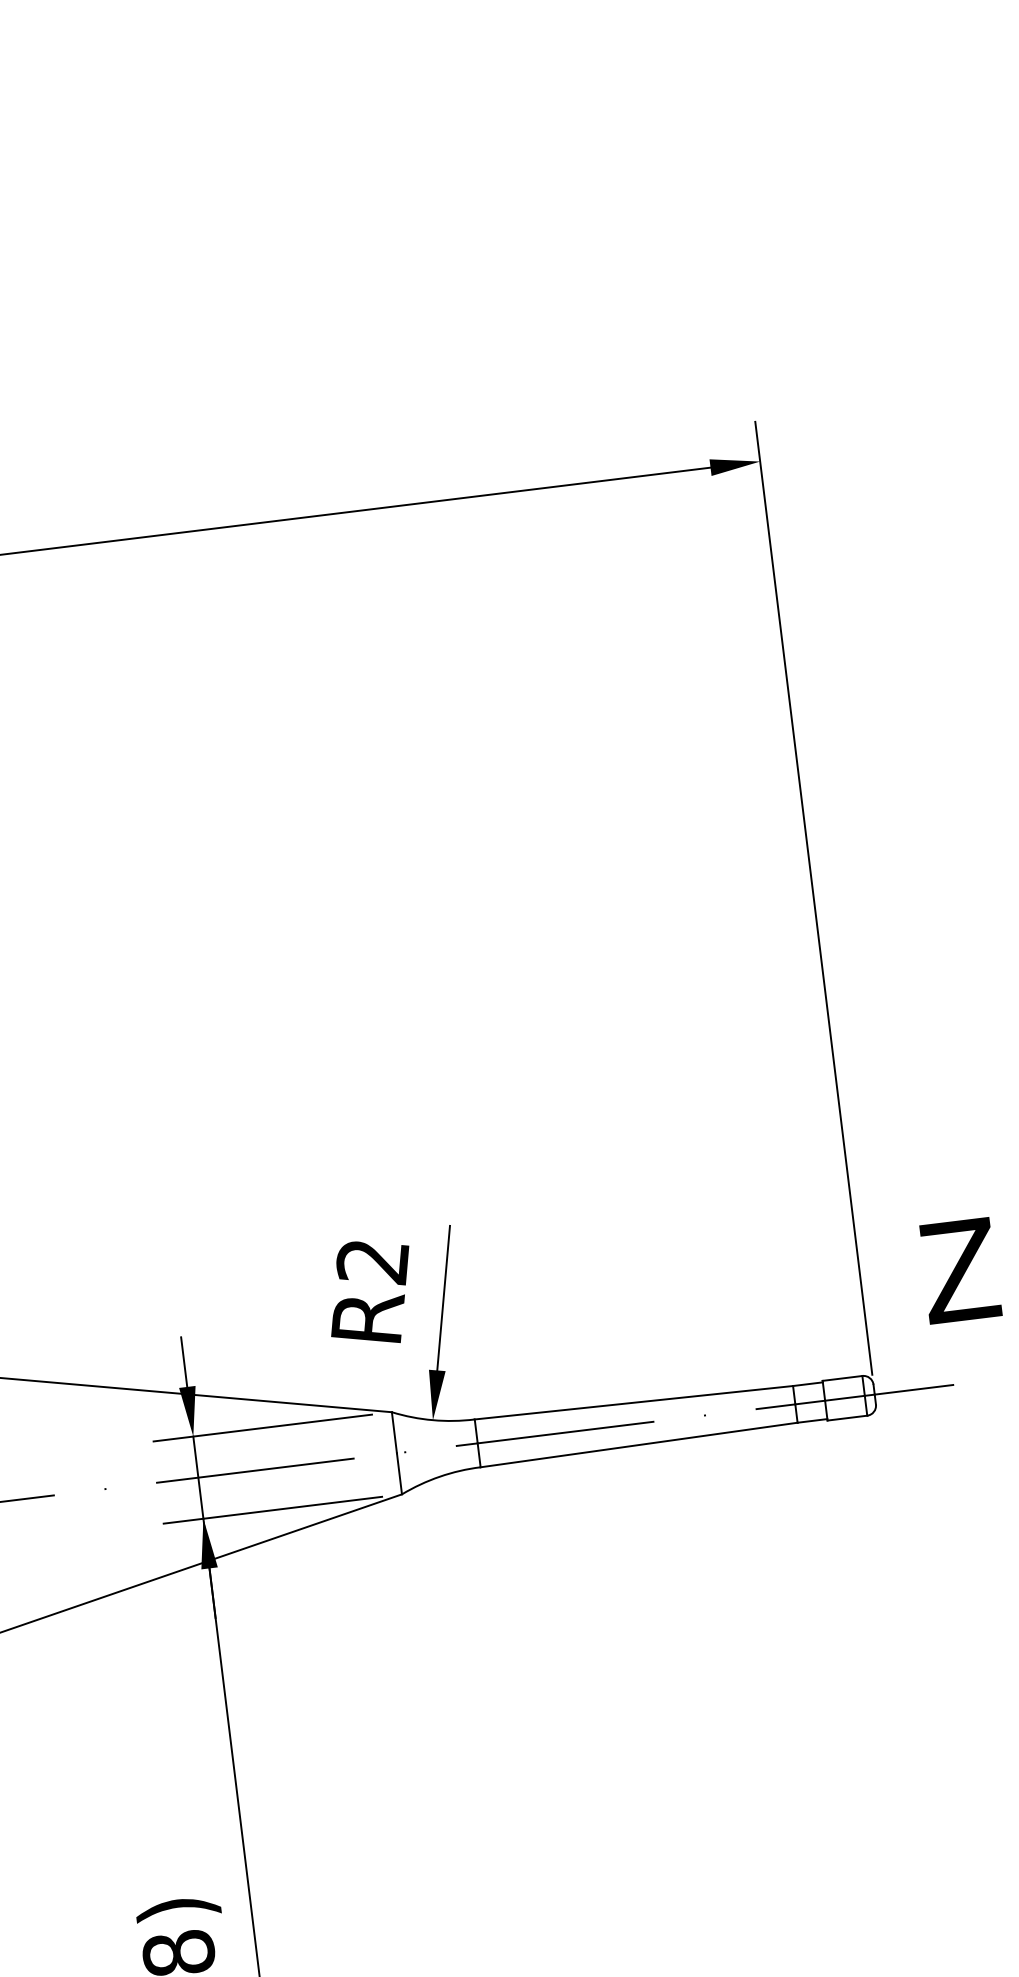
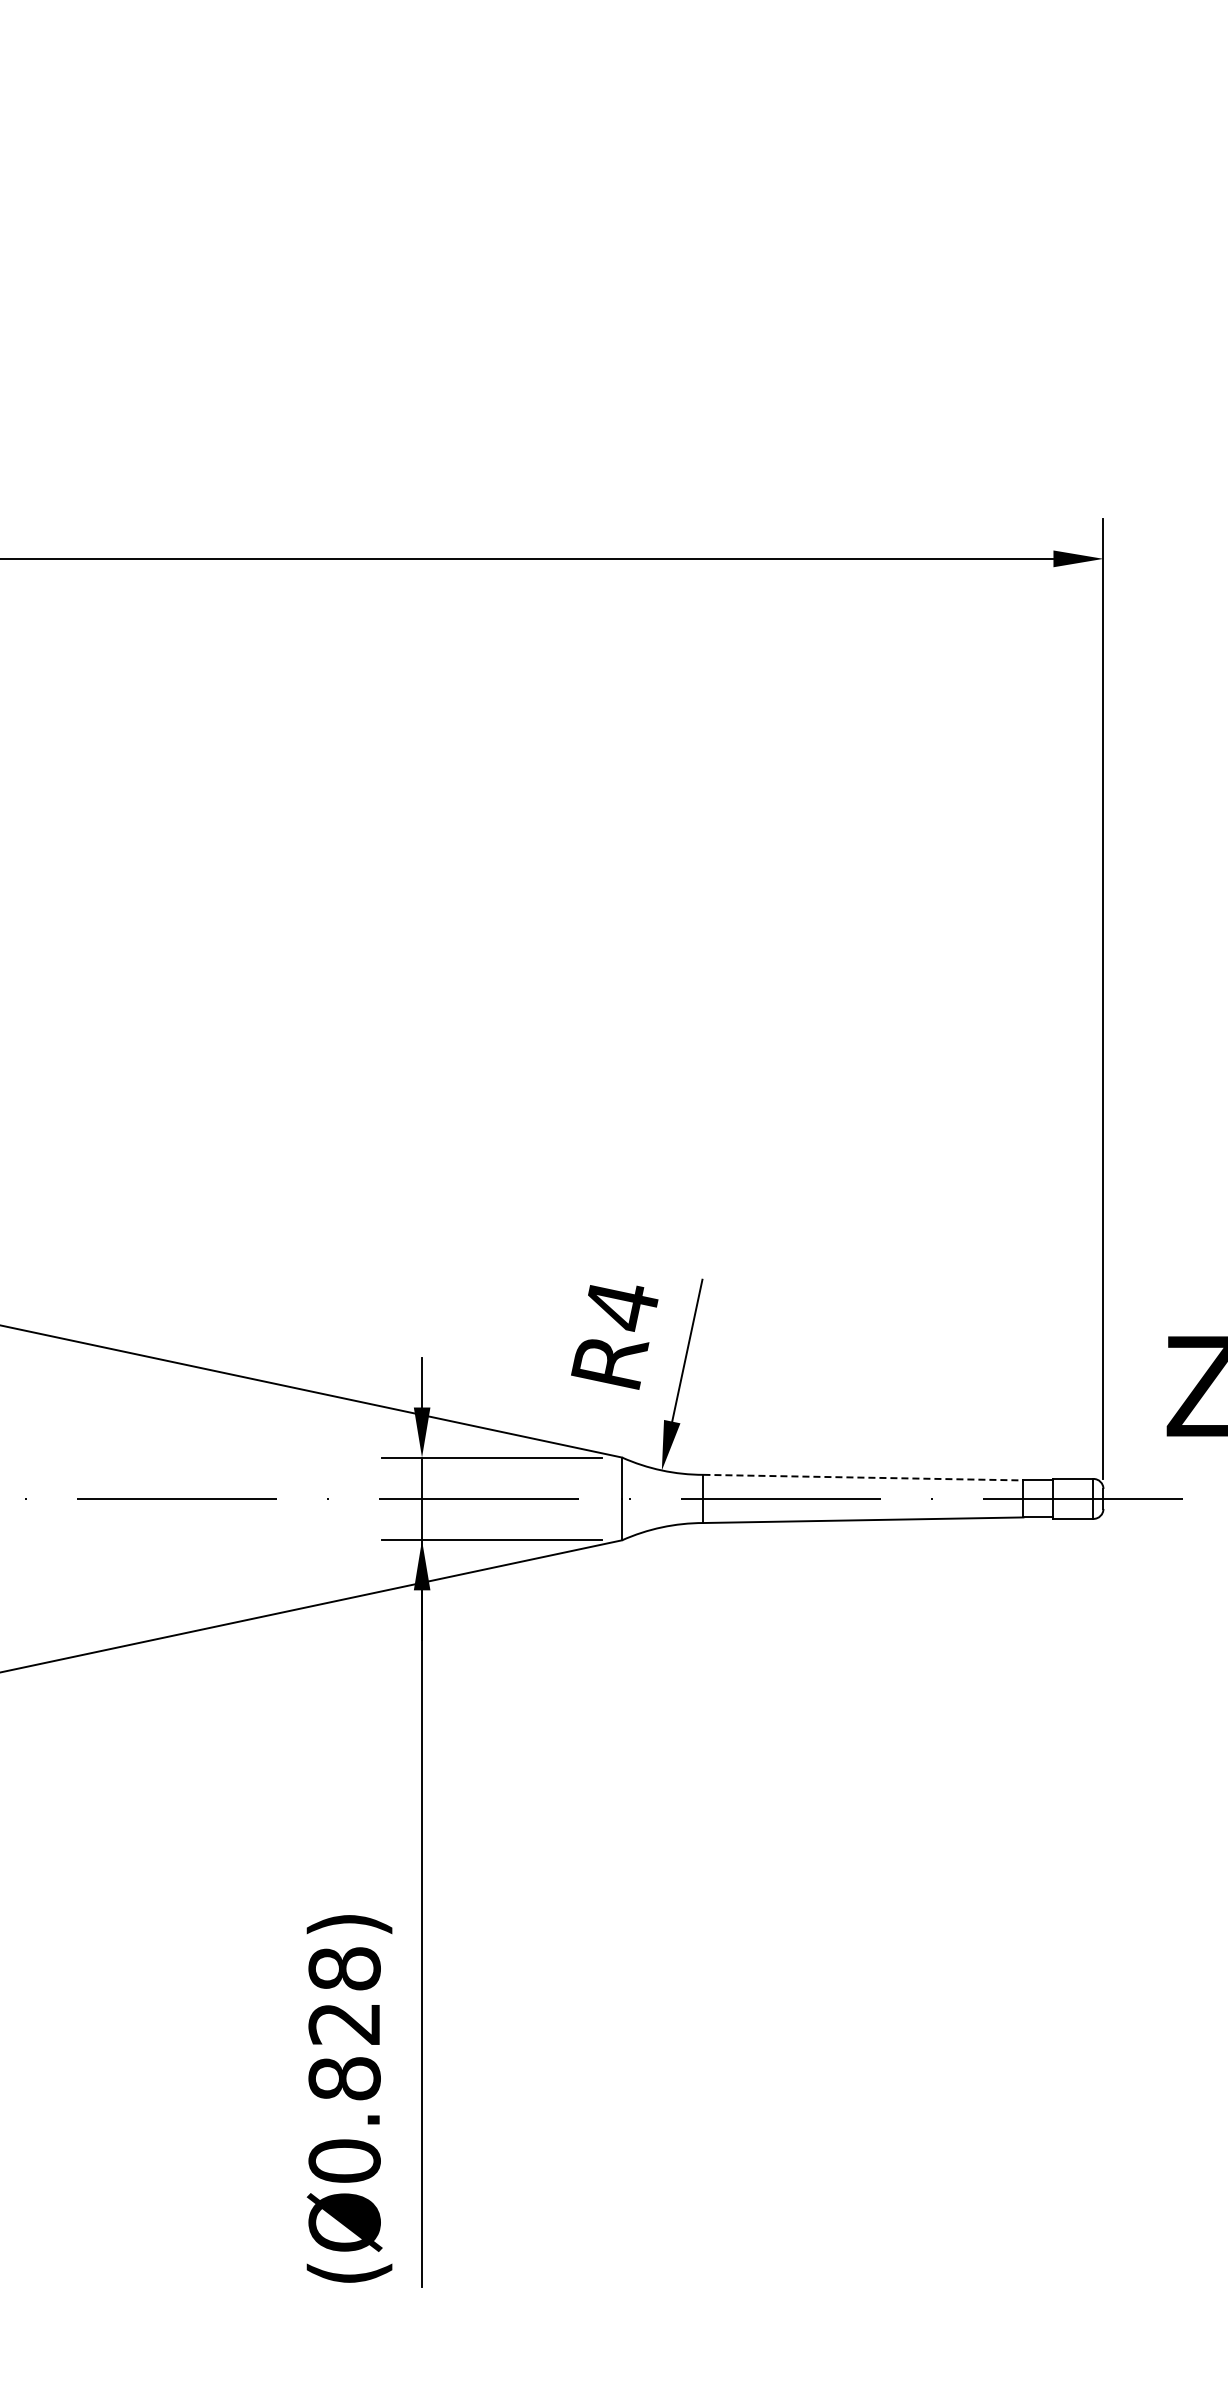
text: (373, 1264) -> (621, 1308), R2 -> R4
line: (633, 1402) -> (863, 1477), solid -> dashed

